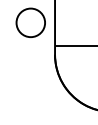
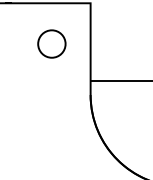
circle: (30, 22) -> (51, 43), size x0.6

